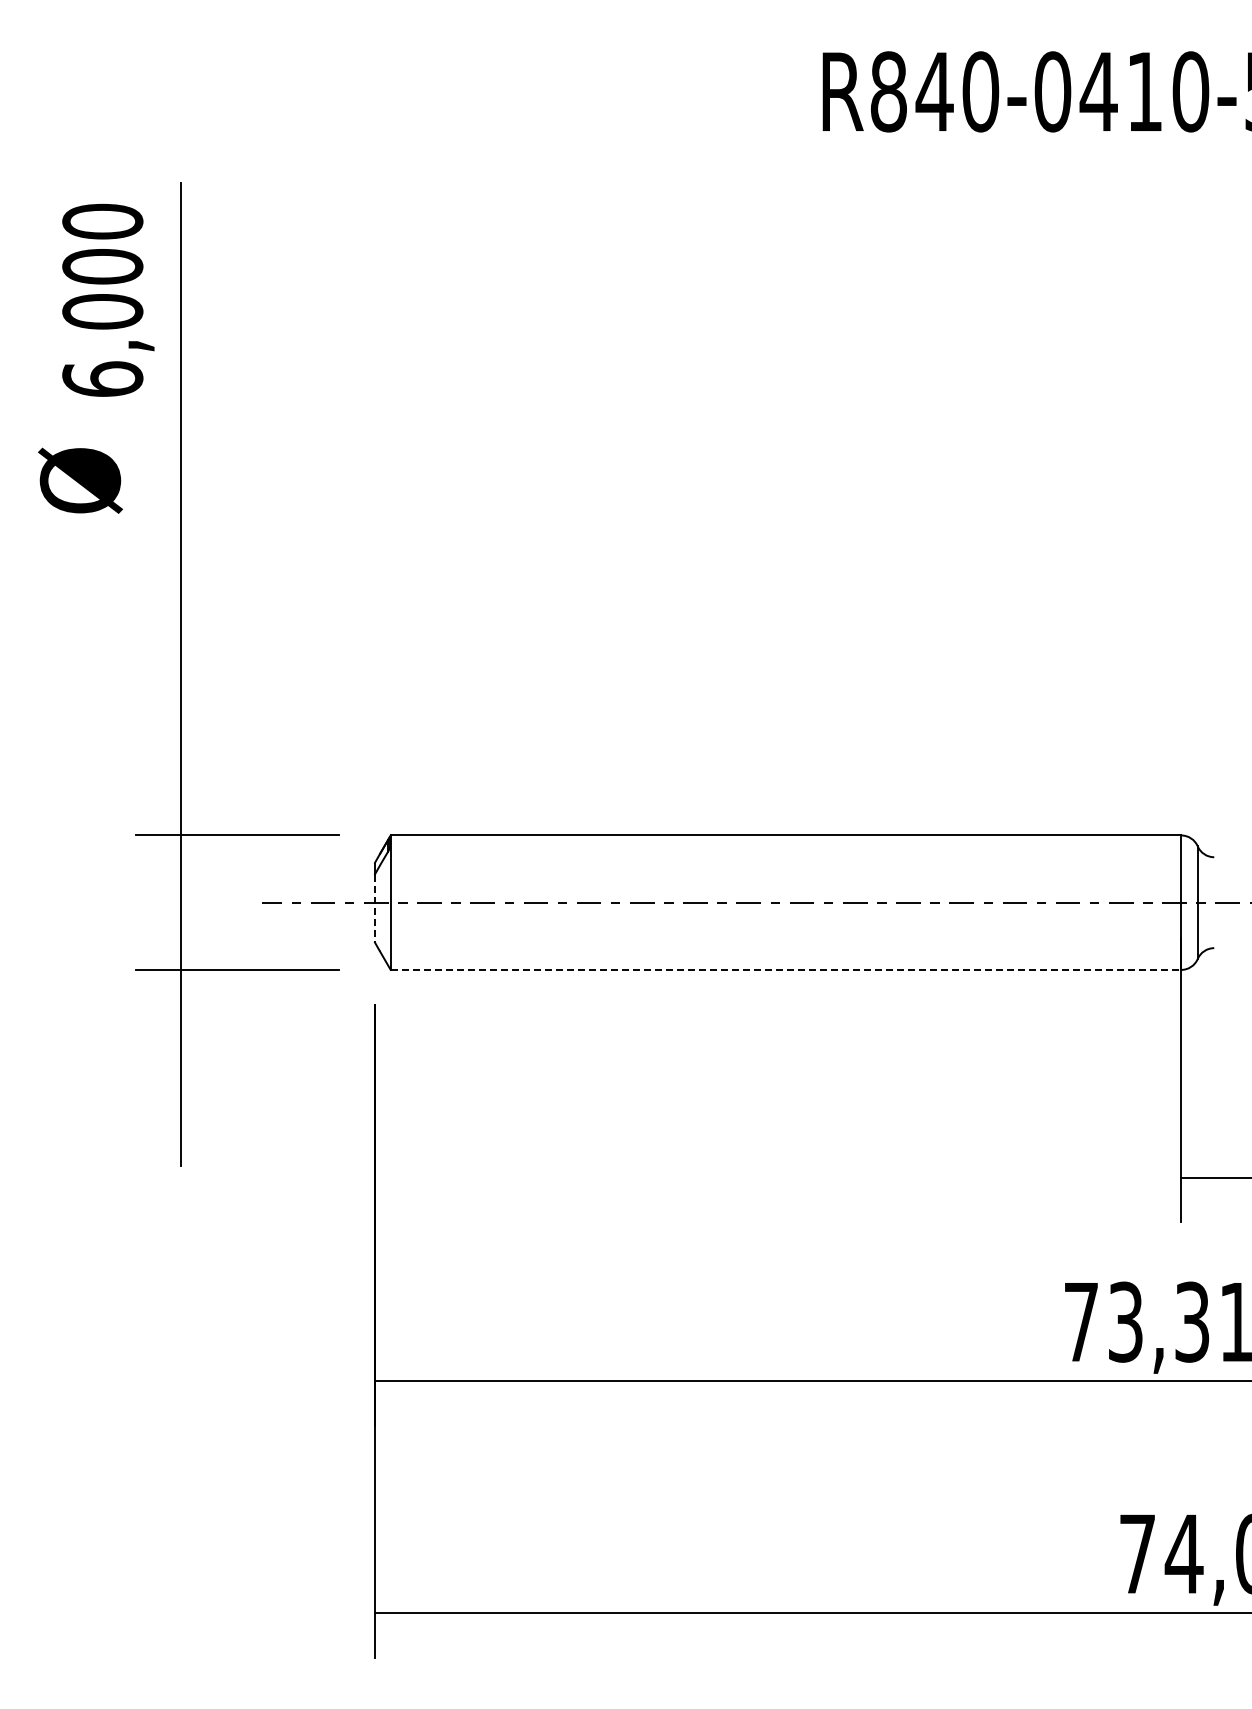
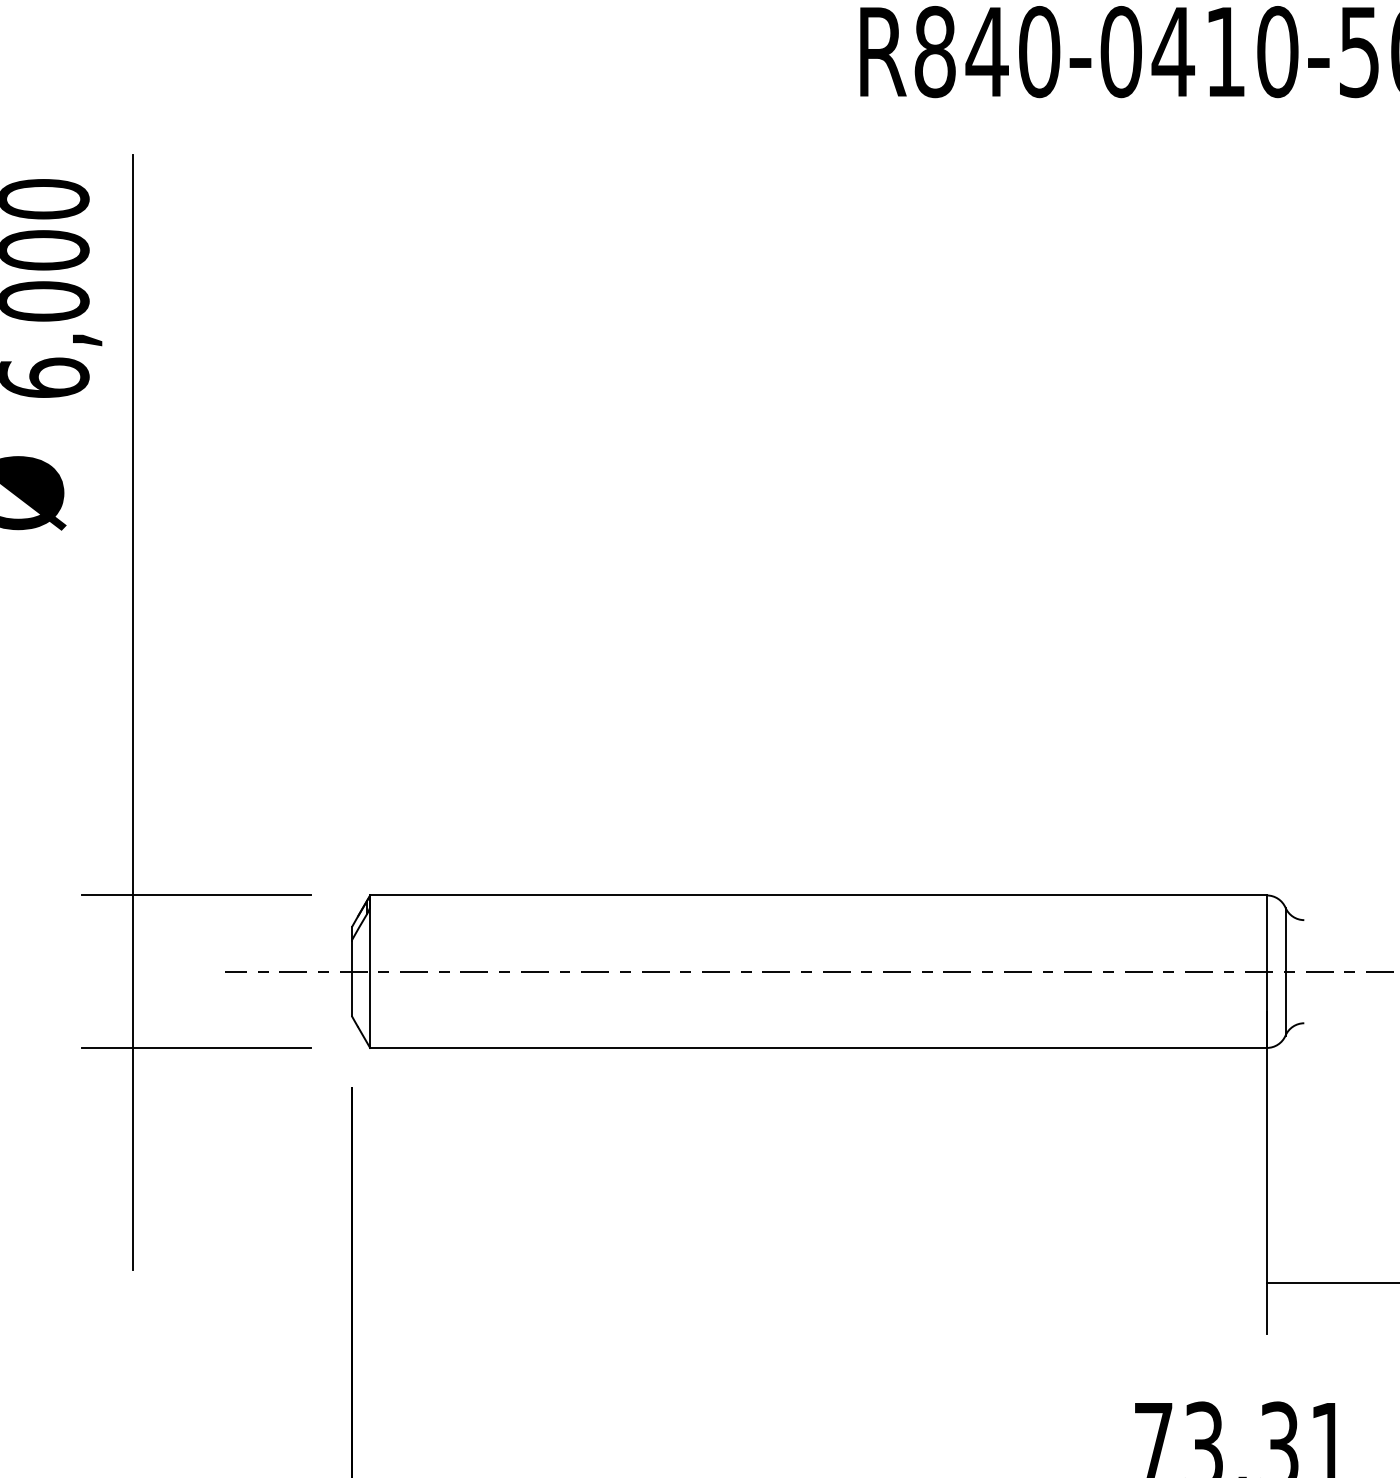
line: (374, 908) -> (351, 978), dashed -> solid
line: (786, 969) -> (819, 1047), dashed -> solid

